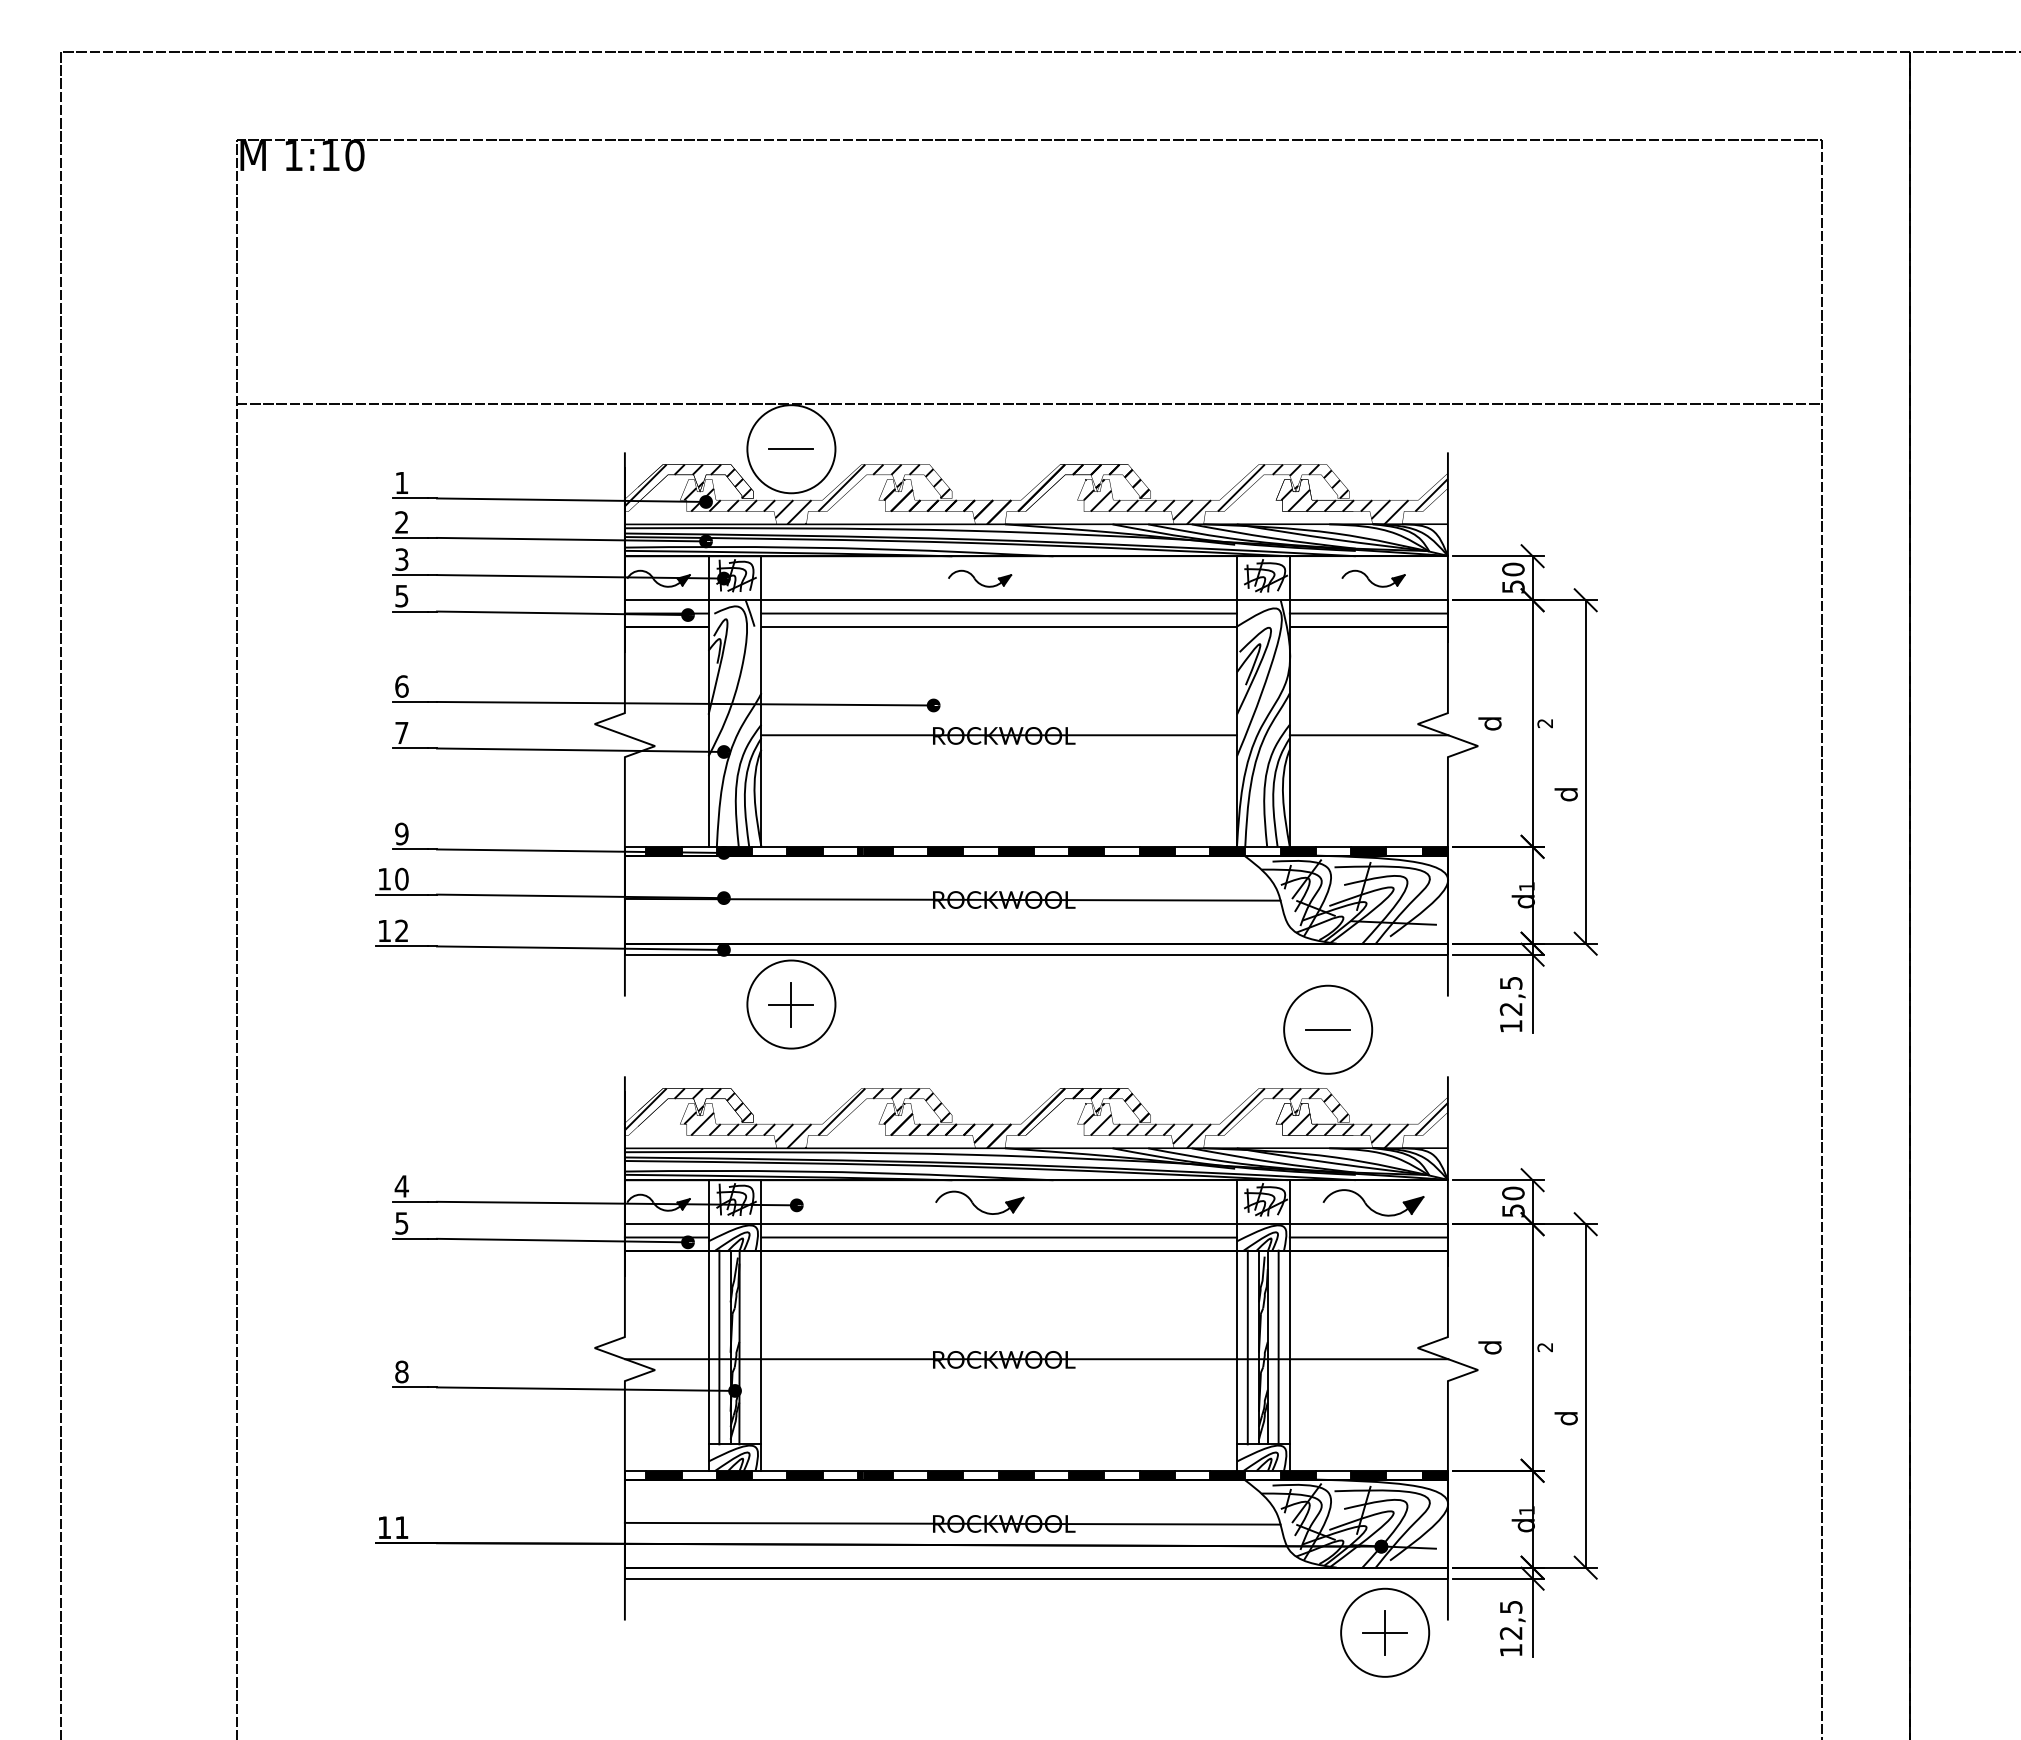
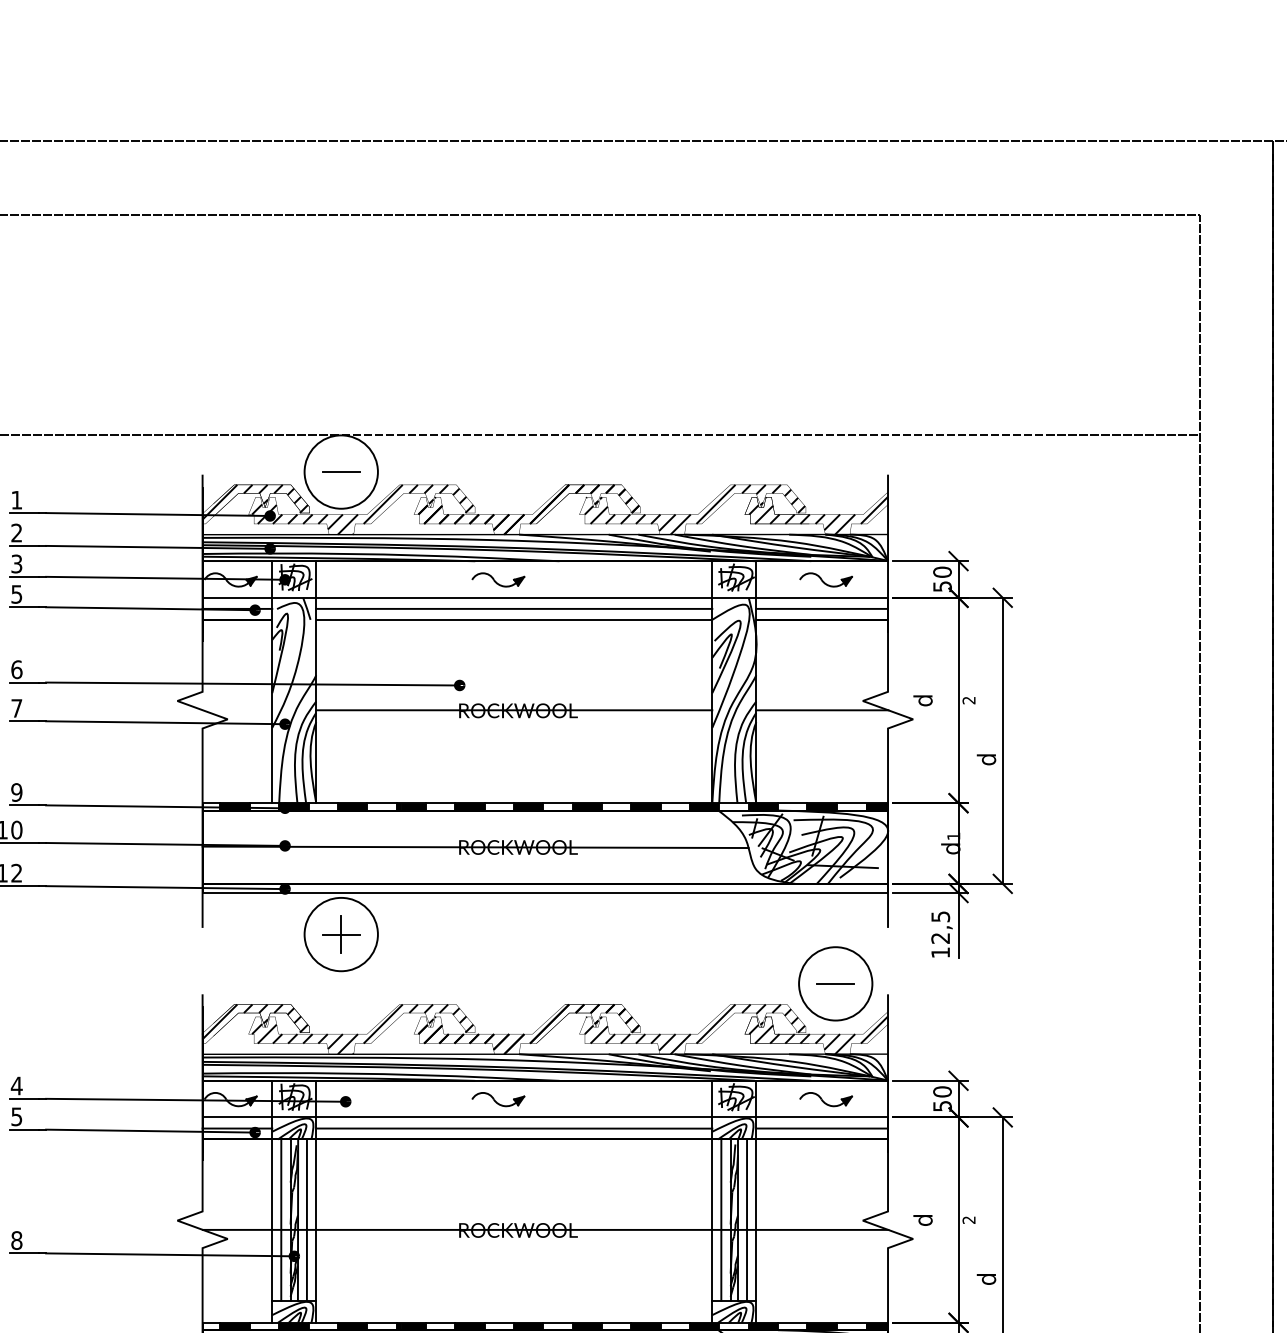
part: (1328, 1029) -> (836, 983), moved
part: (980, 1202) -> (498, 1099), size x0.71
part: (1373, 1202) -> (826, 1099), size x0.62
line: (750, 1347) -> (307, 1220), added

